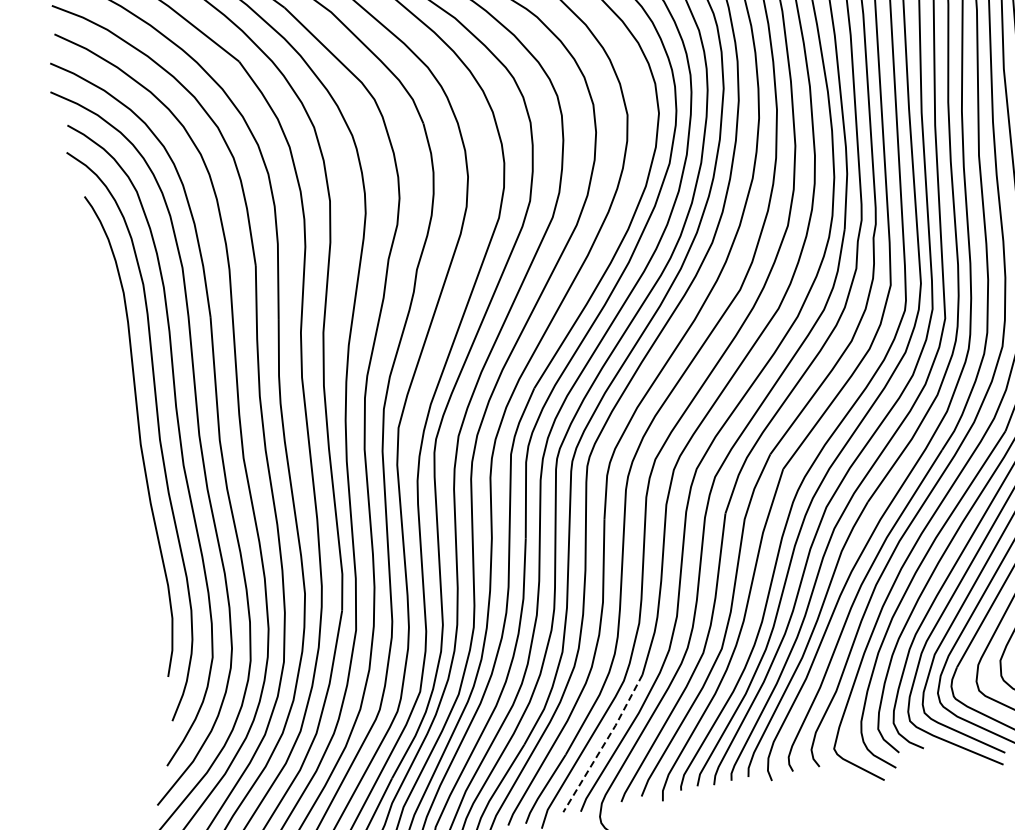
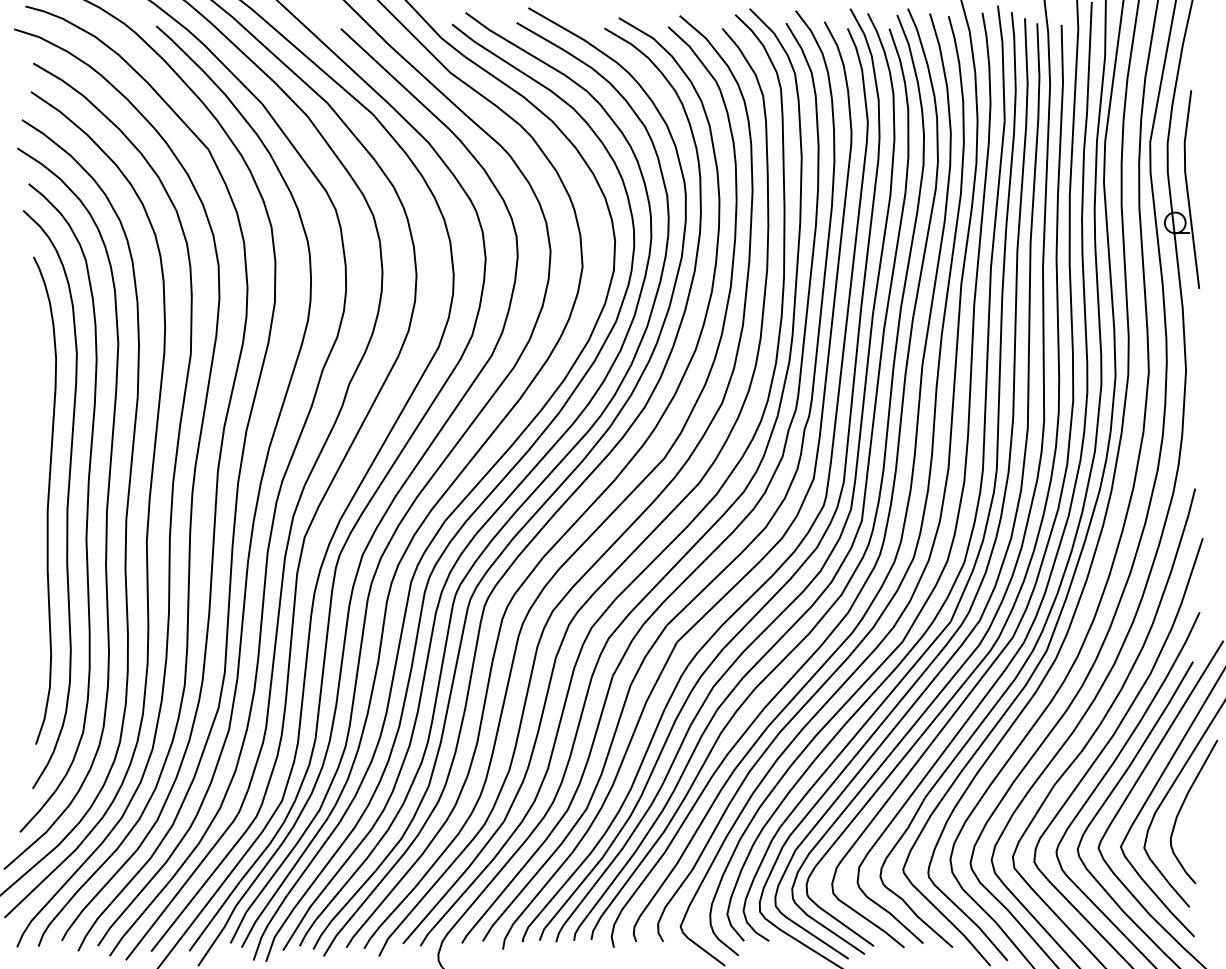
line: (605, 744) -> (455, 883), dashed -> solid

